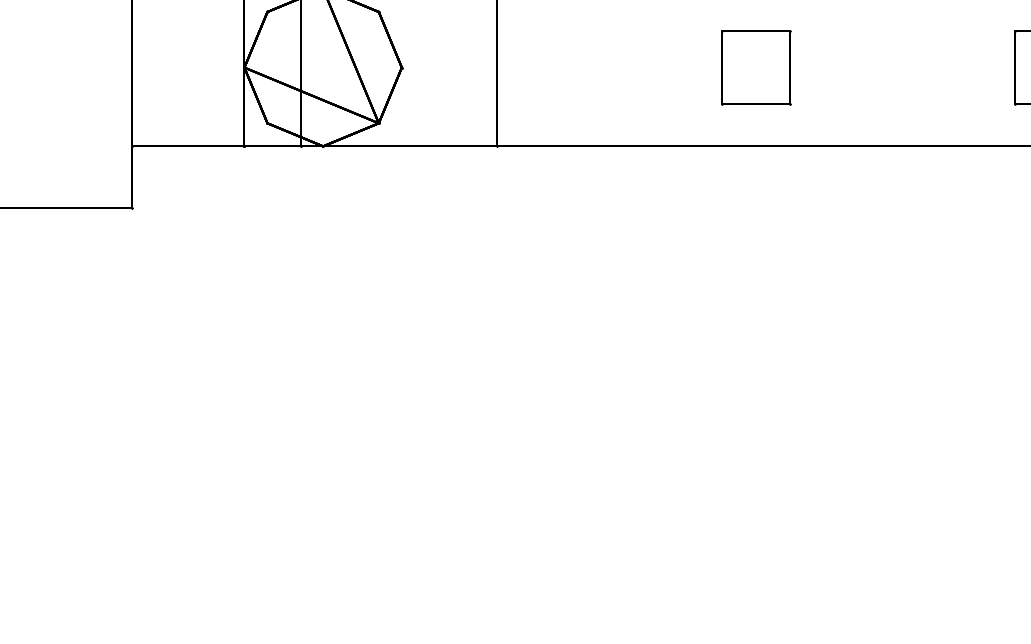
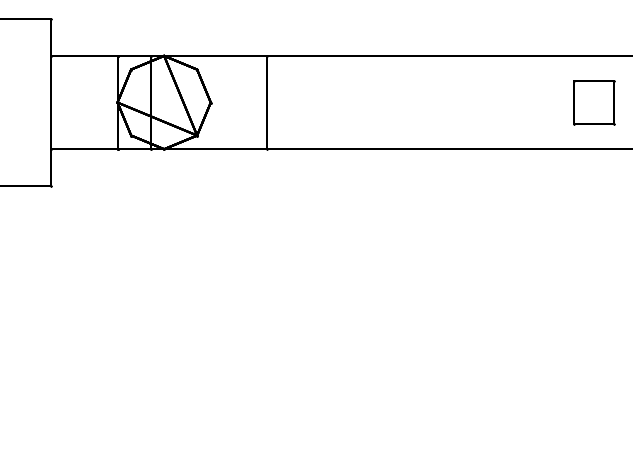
part: (757, 67) -> (421, 102), removed

